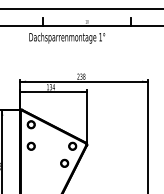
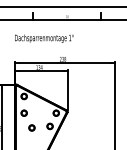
text: (67, 37) -> (44, 38), moved
part: (40, 164) -> (31, 127), added

